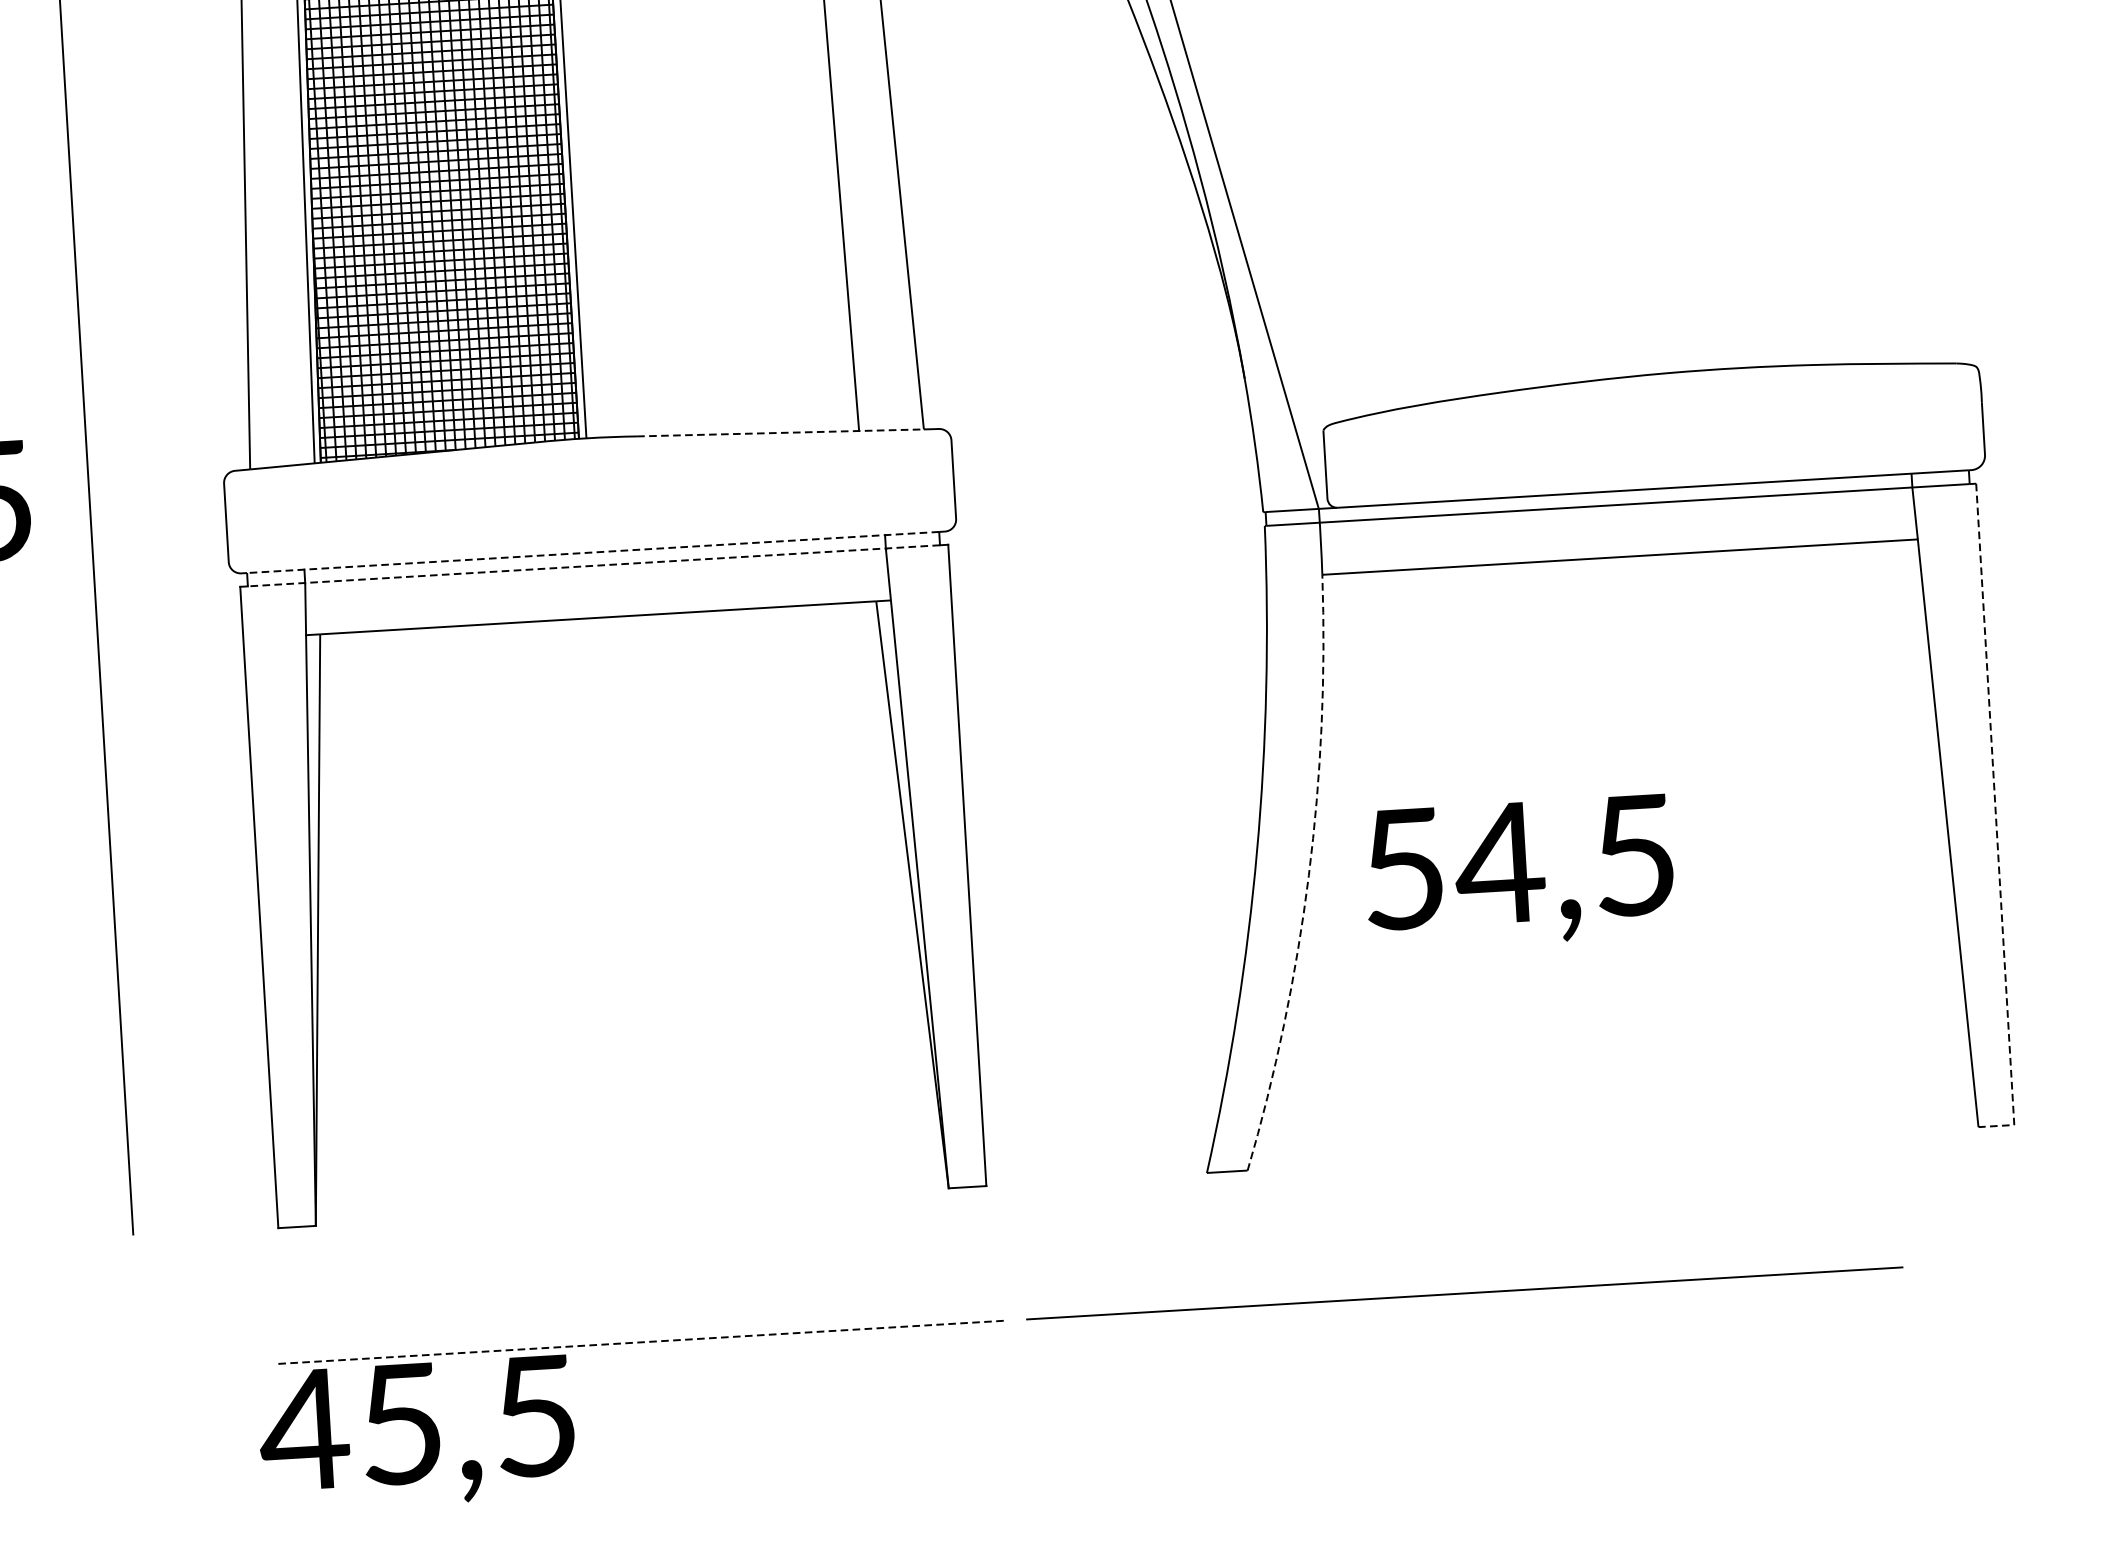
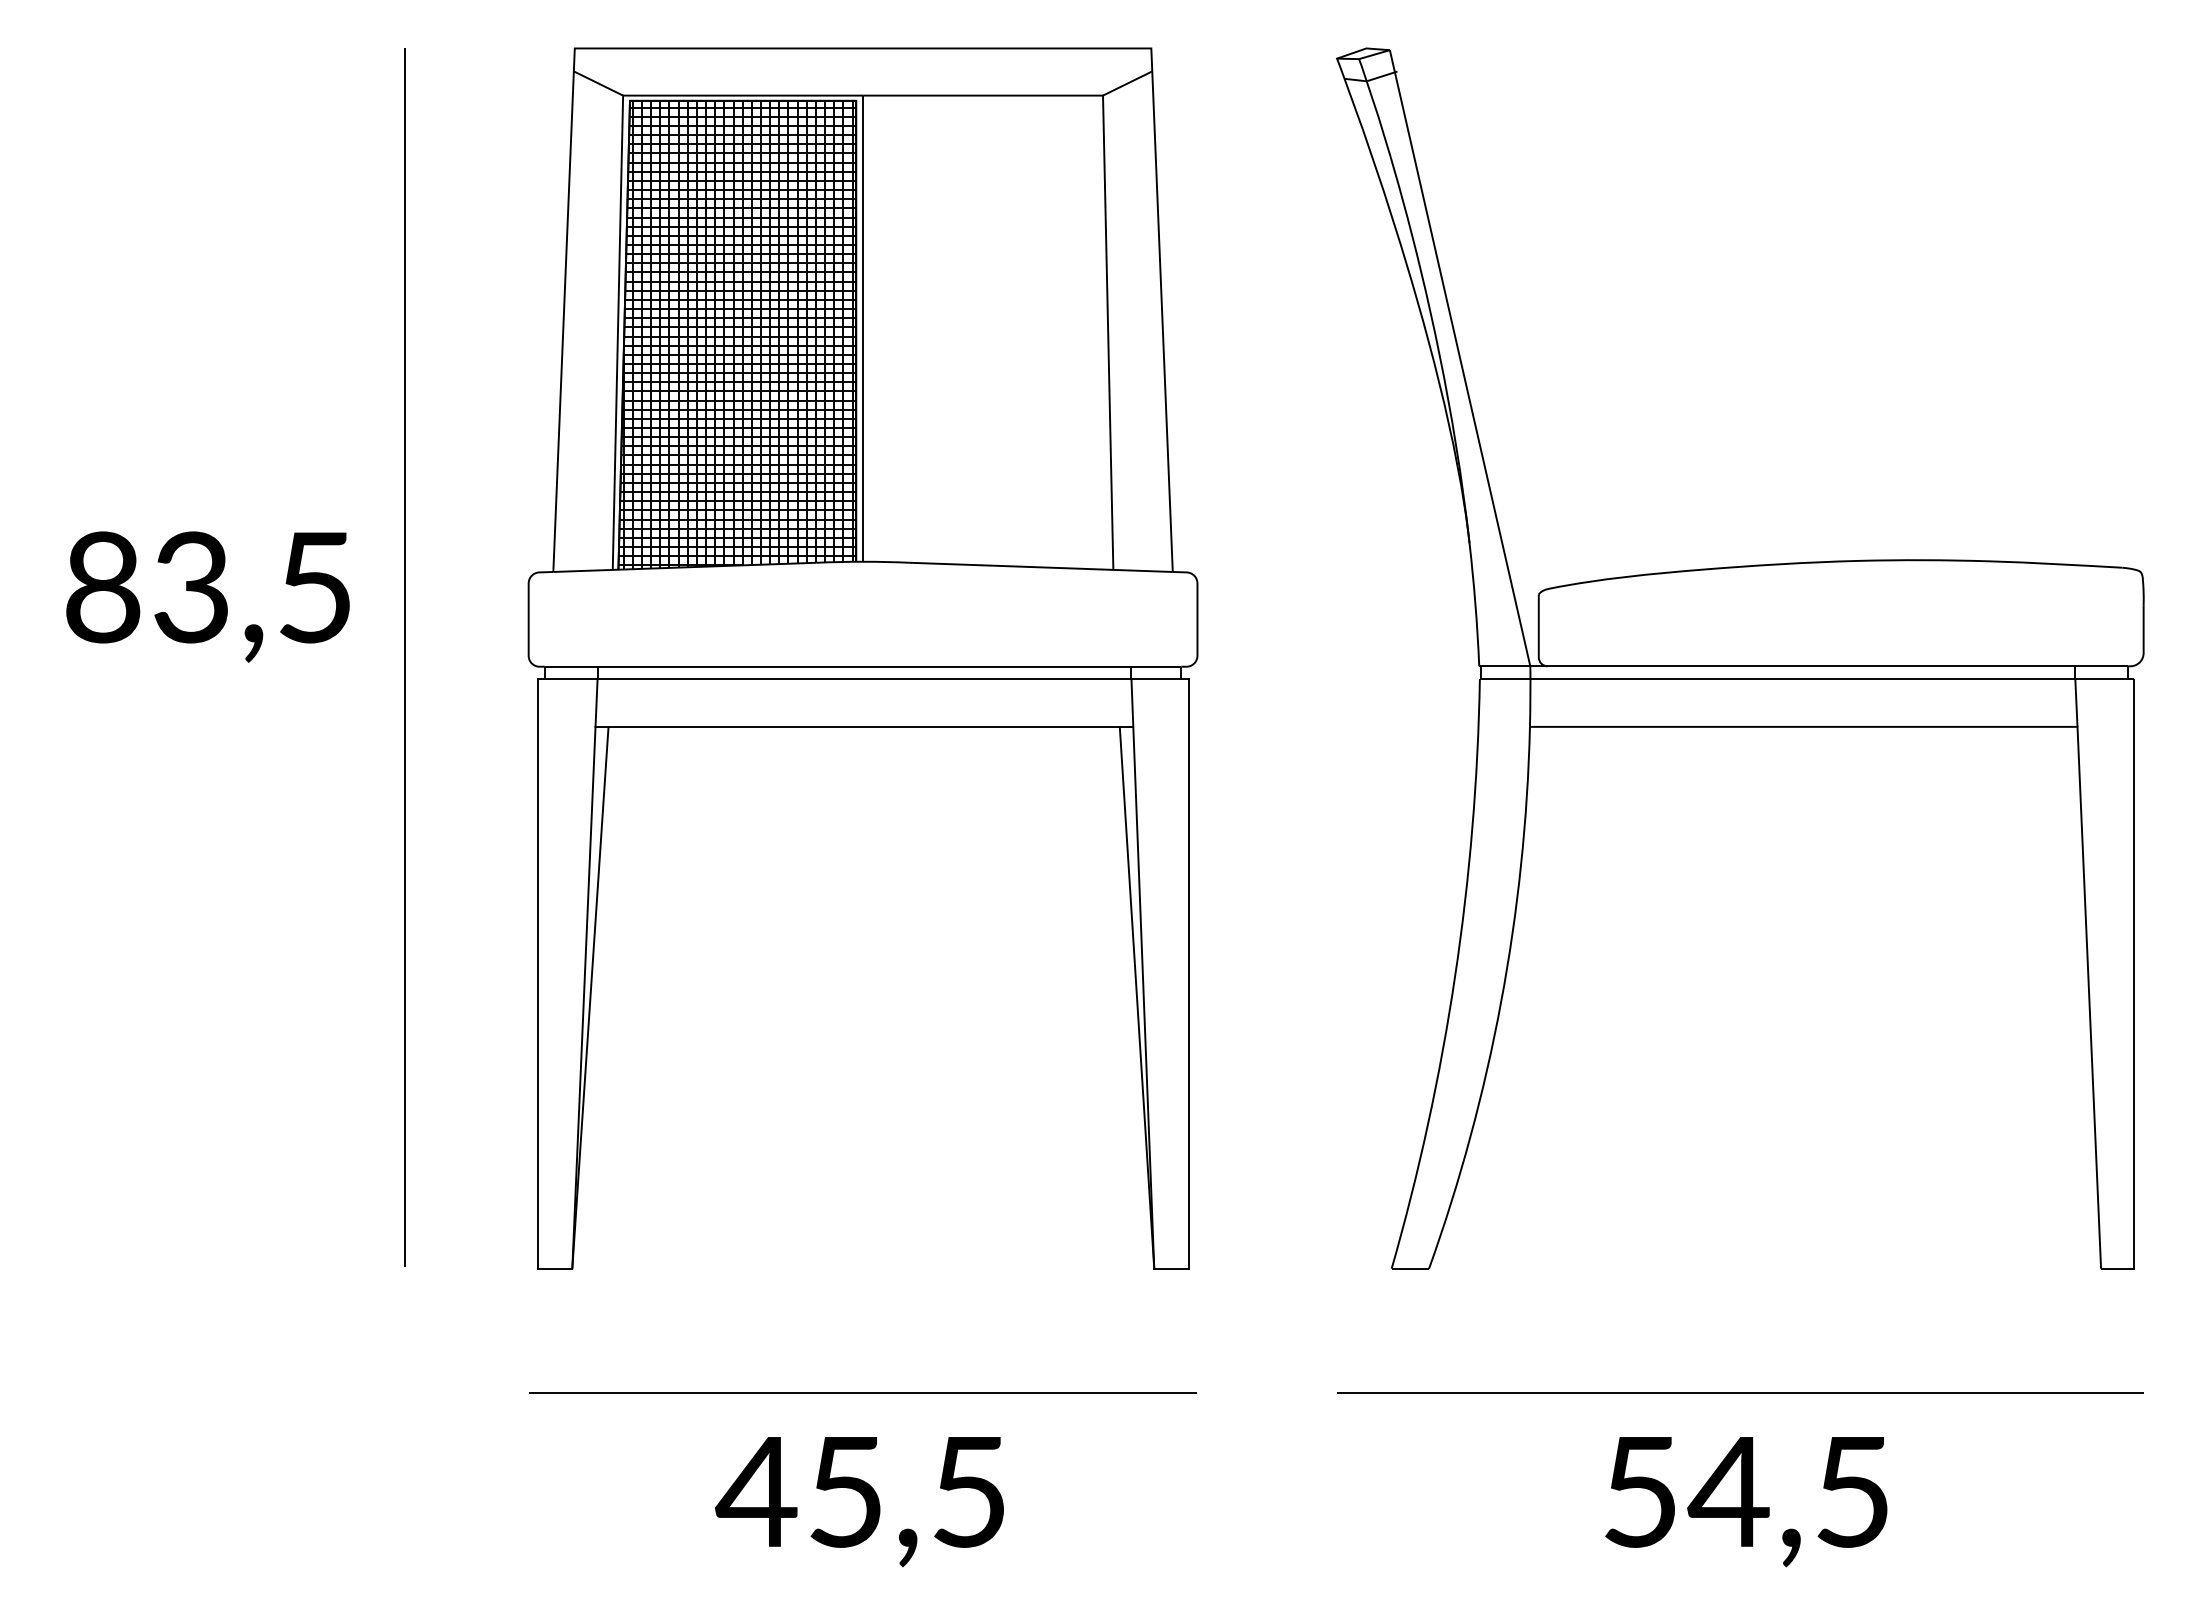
line: (780, 433) -> (1041, 567), dashed -> solid
line: (592, 552) -> (862, 666), dashed -> solid
line: (593, 565) -> (862, 678), dashed -> solid
line: (1996, 822) -> (2134, 990), dashed -> solid
text: (1519, 873) -> (1746, 1502), moved
arc: (1309, 875) -> (1501, 1001), dashed -> solid
line: (1464, 1292) -> (1740, 1392), moved
line: (639, 1342) -> (862, 1393), dashed -> solid
text: (416, 1434) -> (859, 1502), moved

